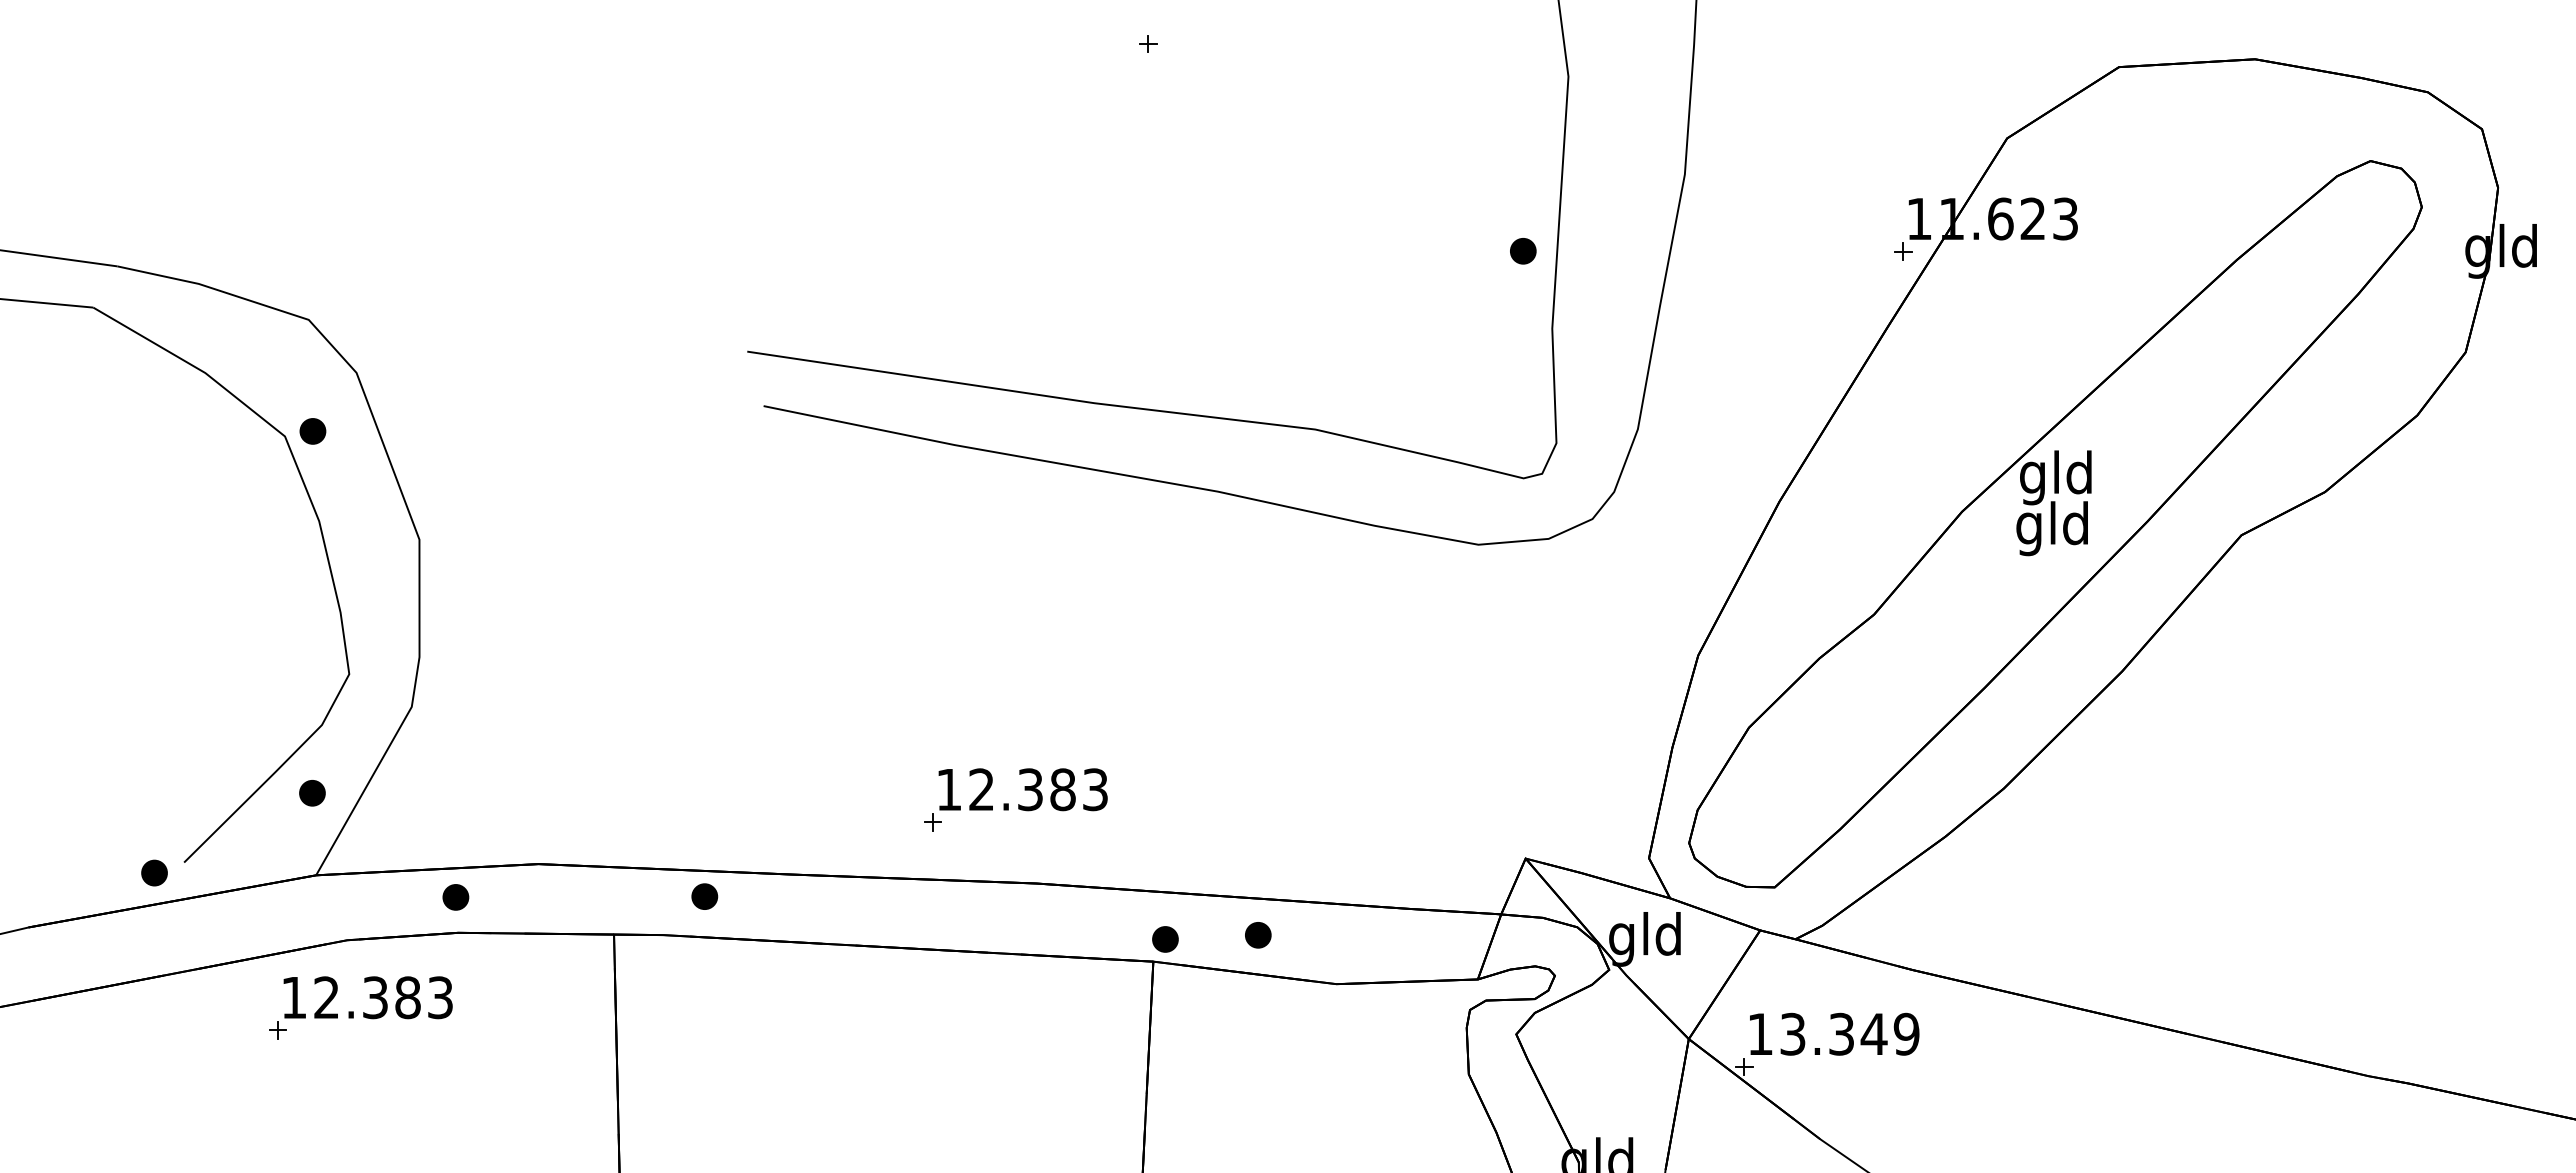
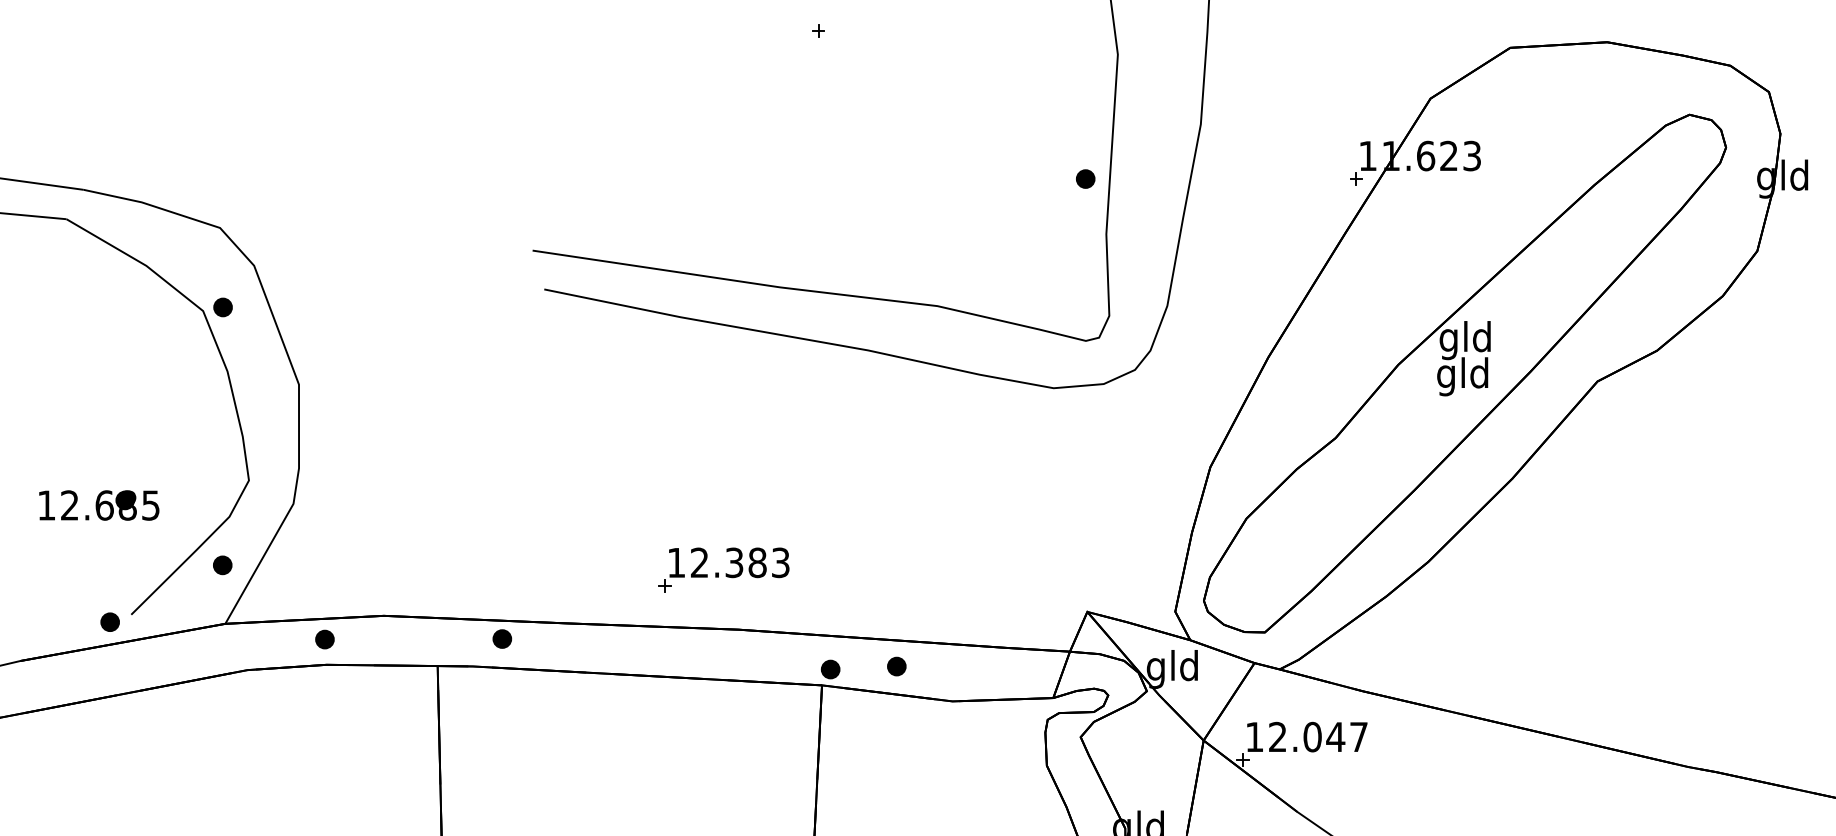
part: (139, 708) -> (99, 504), added
part: (360, 1007) -> (256, 718), removed
text: (1849, 1033) -> (1318, 736), 13.349 -> 12.047

